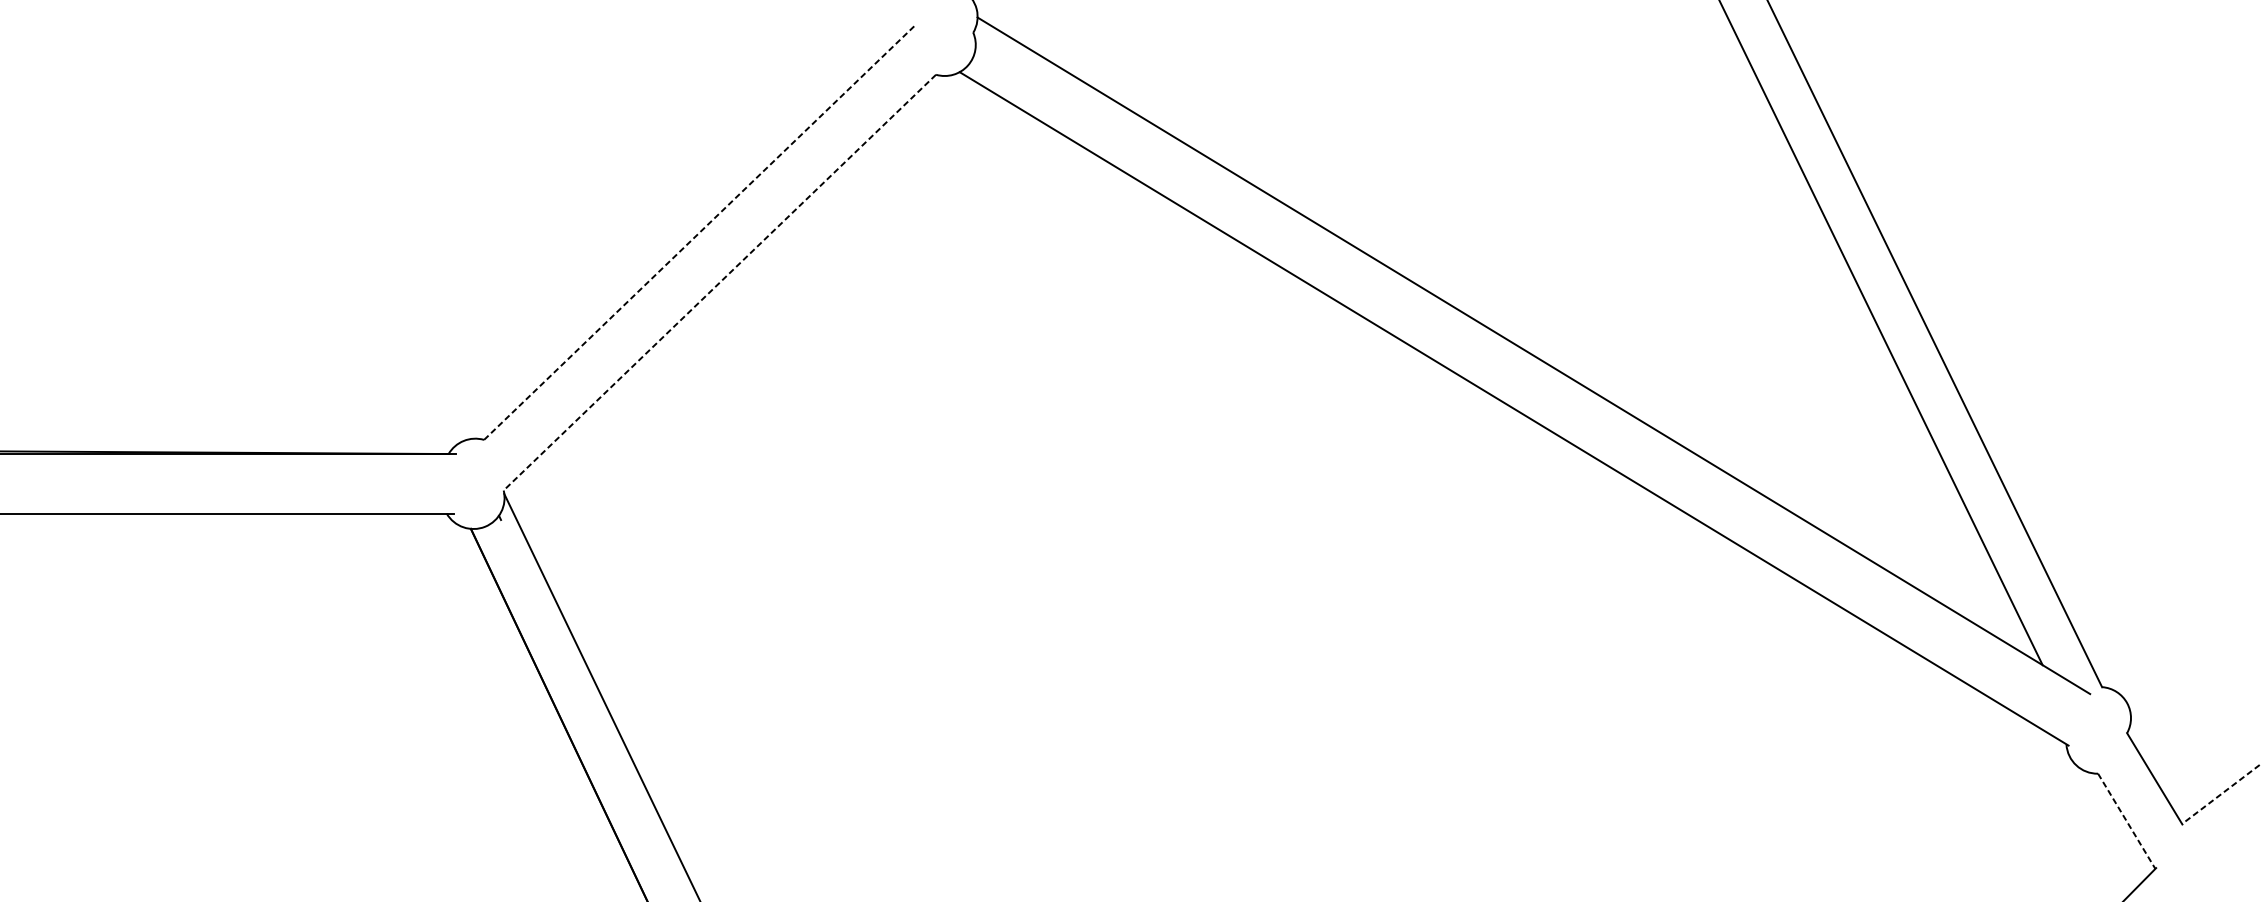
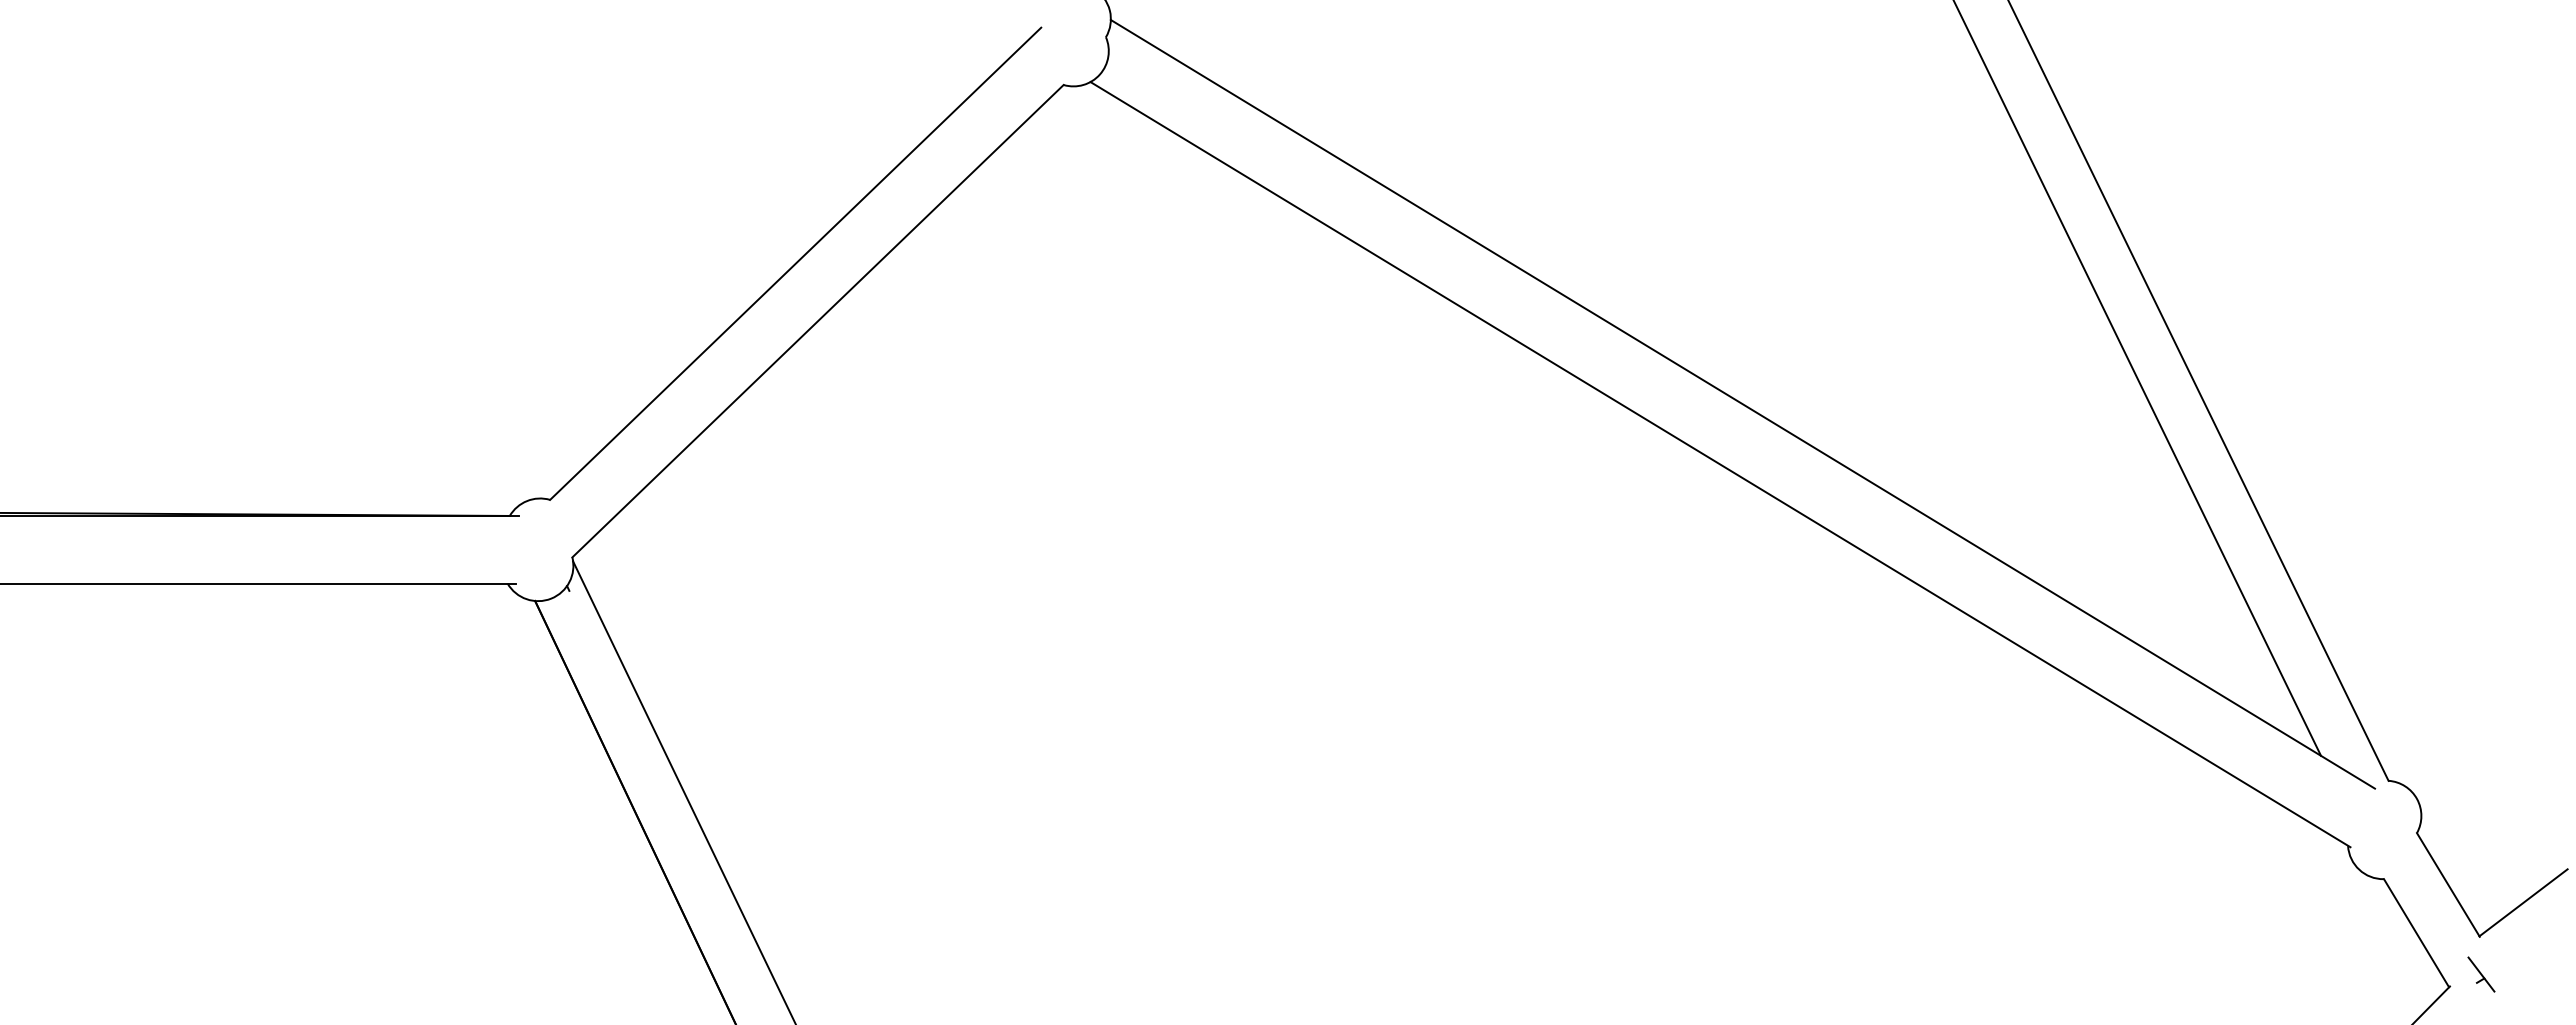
line: (700, 231) -> (795, 263), dashed -> solid
line: (720, 282) -> (818, 321), dashed -> solid
line: (2220, 795) -> (2523, 903), dashed -> solid
line: (2126, 821) -> (2416, 933), dashed -> solid
part: (2183, 857) -> (2481, 974), added

